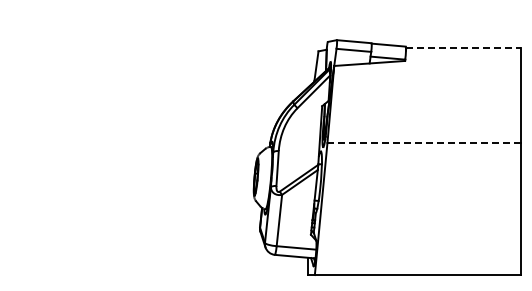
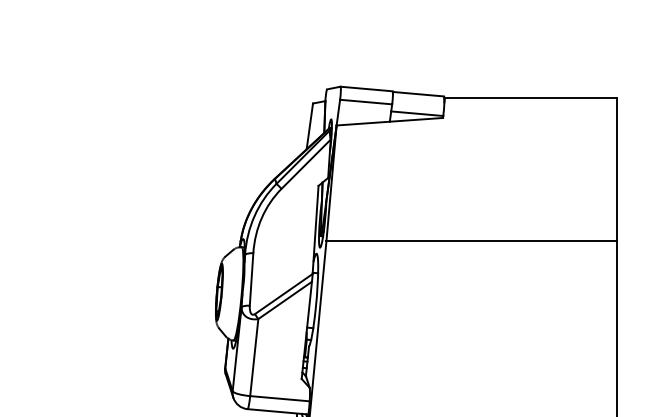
line: (464, 47) -> (532, 97), dashed -> solid
line: (424, 142) -> (472, 240), dashed -> solid

